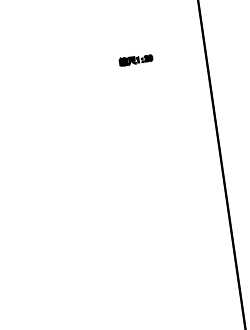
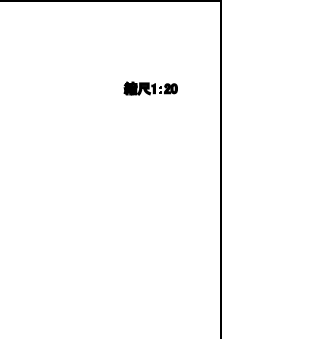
part: (135, 60) -> (150, 88), size x1.6

